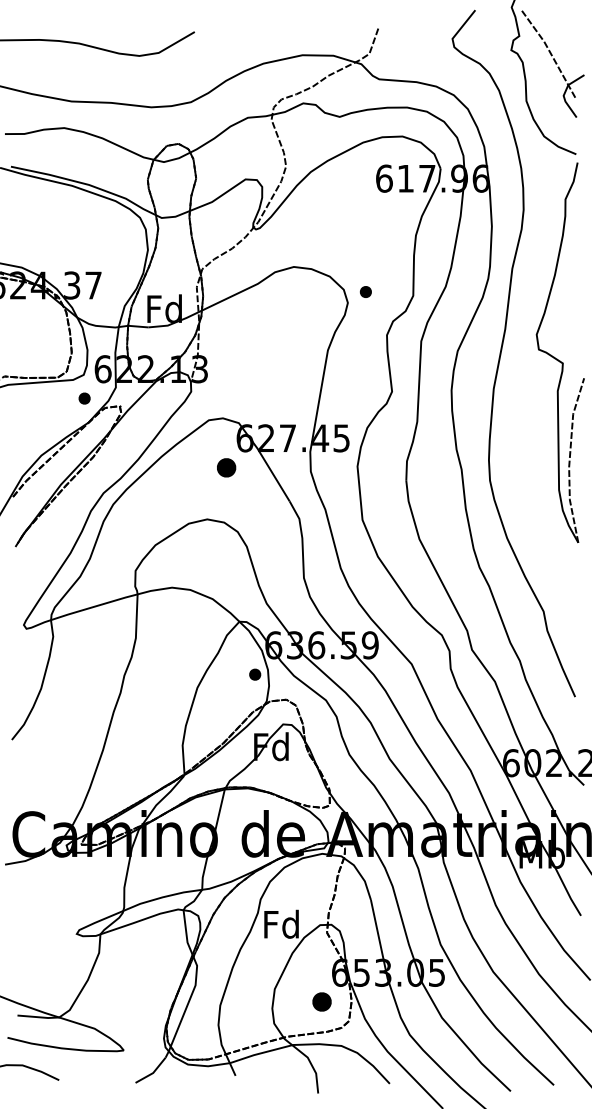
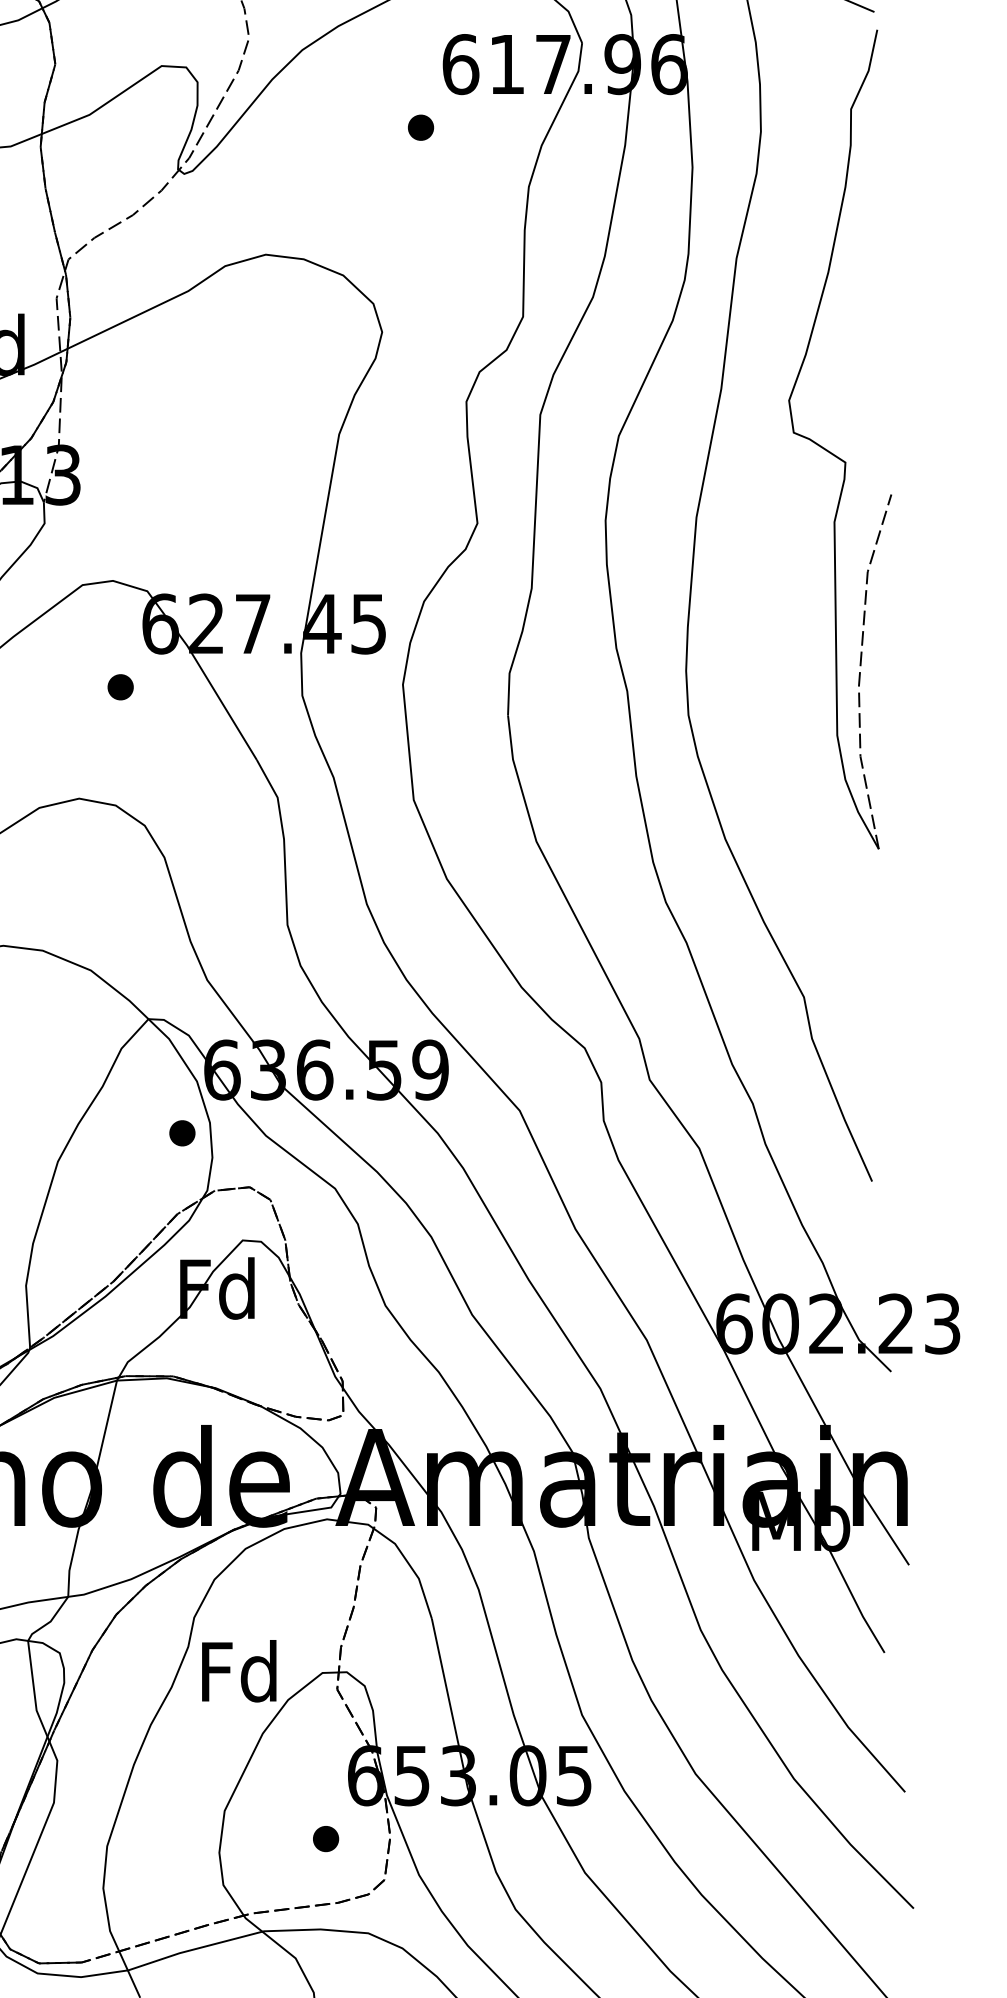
part: (365, 291) -> (420, 126), moved
part: (226, 467) -> (120, 686), size x0.62
part: (321, 1002) -> (325, 1839), size x0.62

